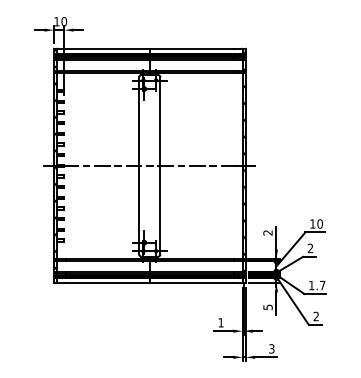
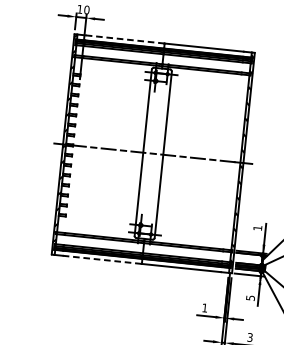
line: (107, 48) -> (124, 39), solid -> dashed
text: (267, 232) -> (257, 227), 2 -> 1
line: (108, 283) -> (103, 260), solid -> dashed

